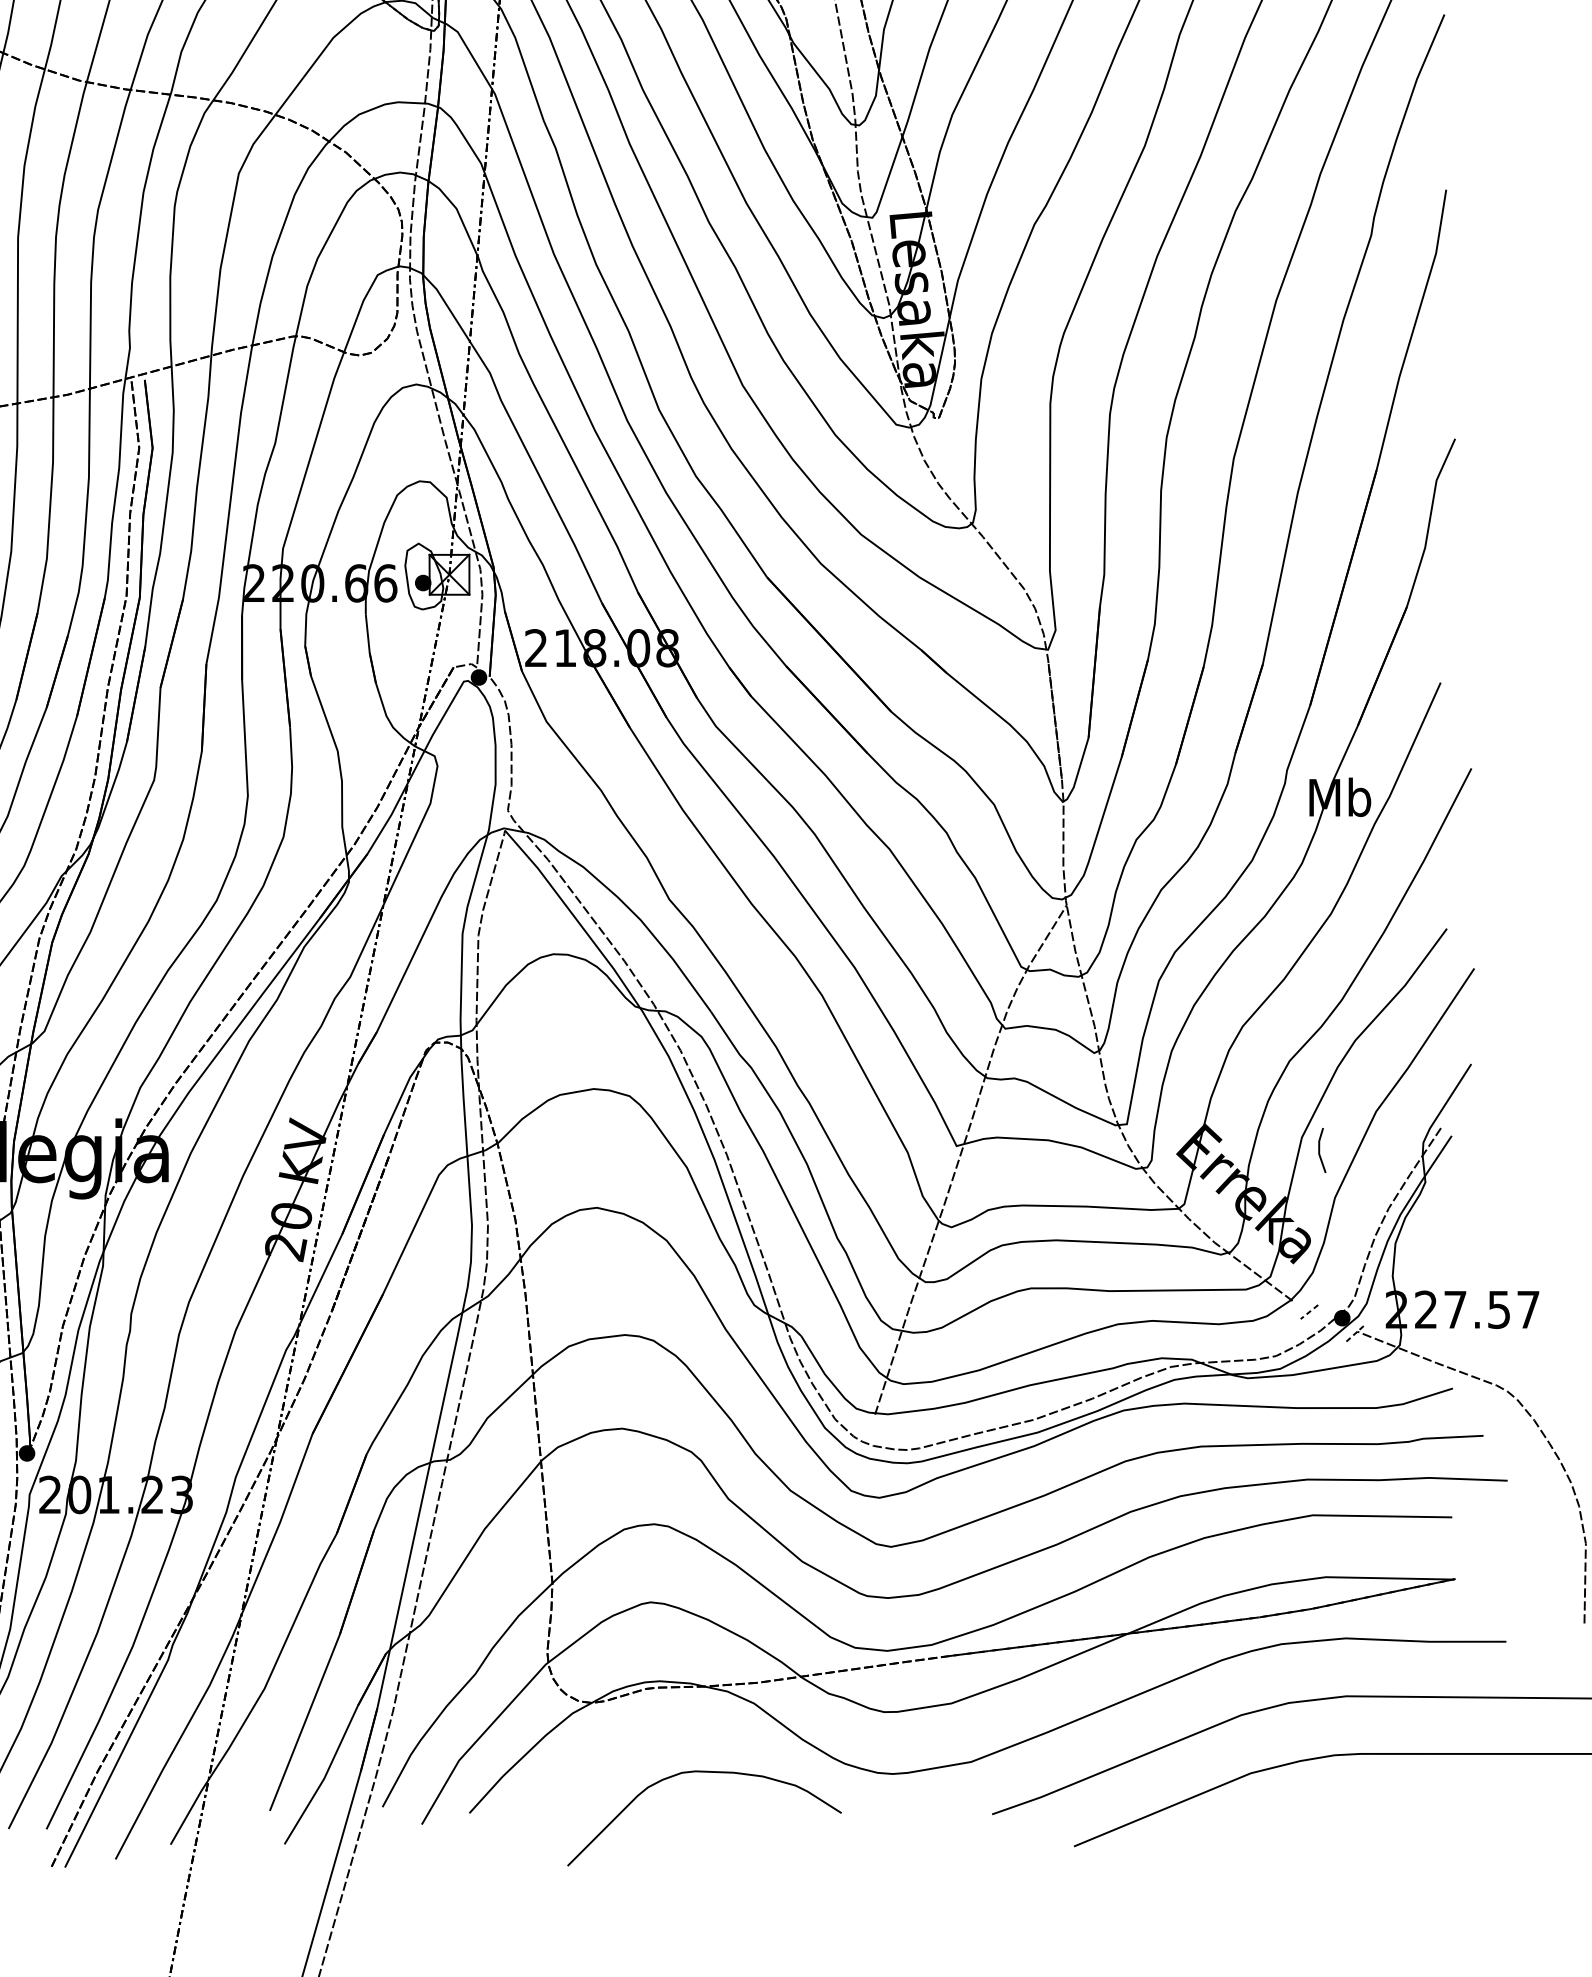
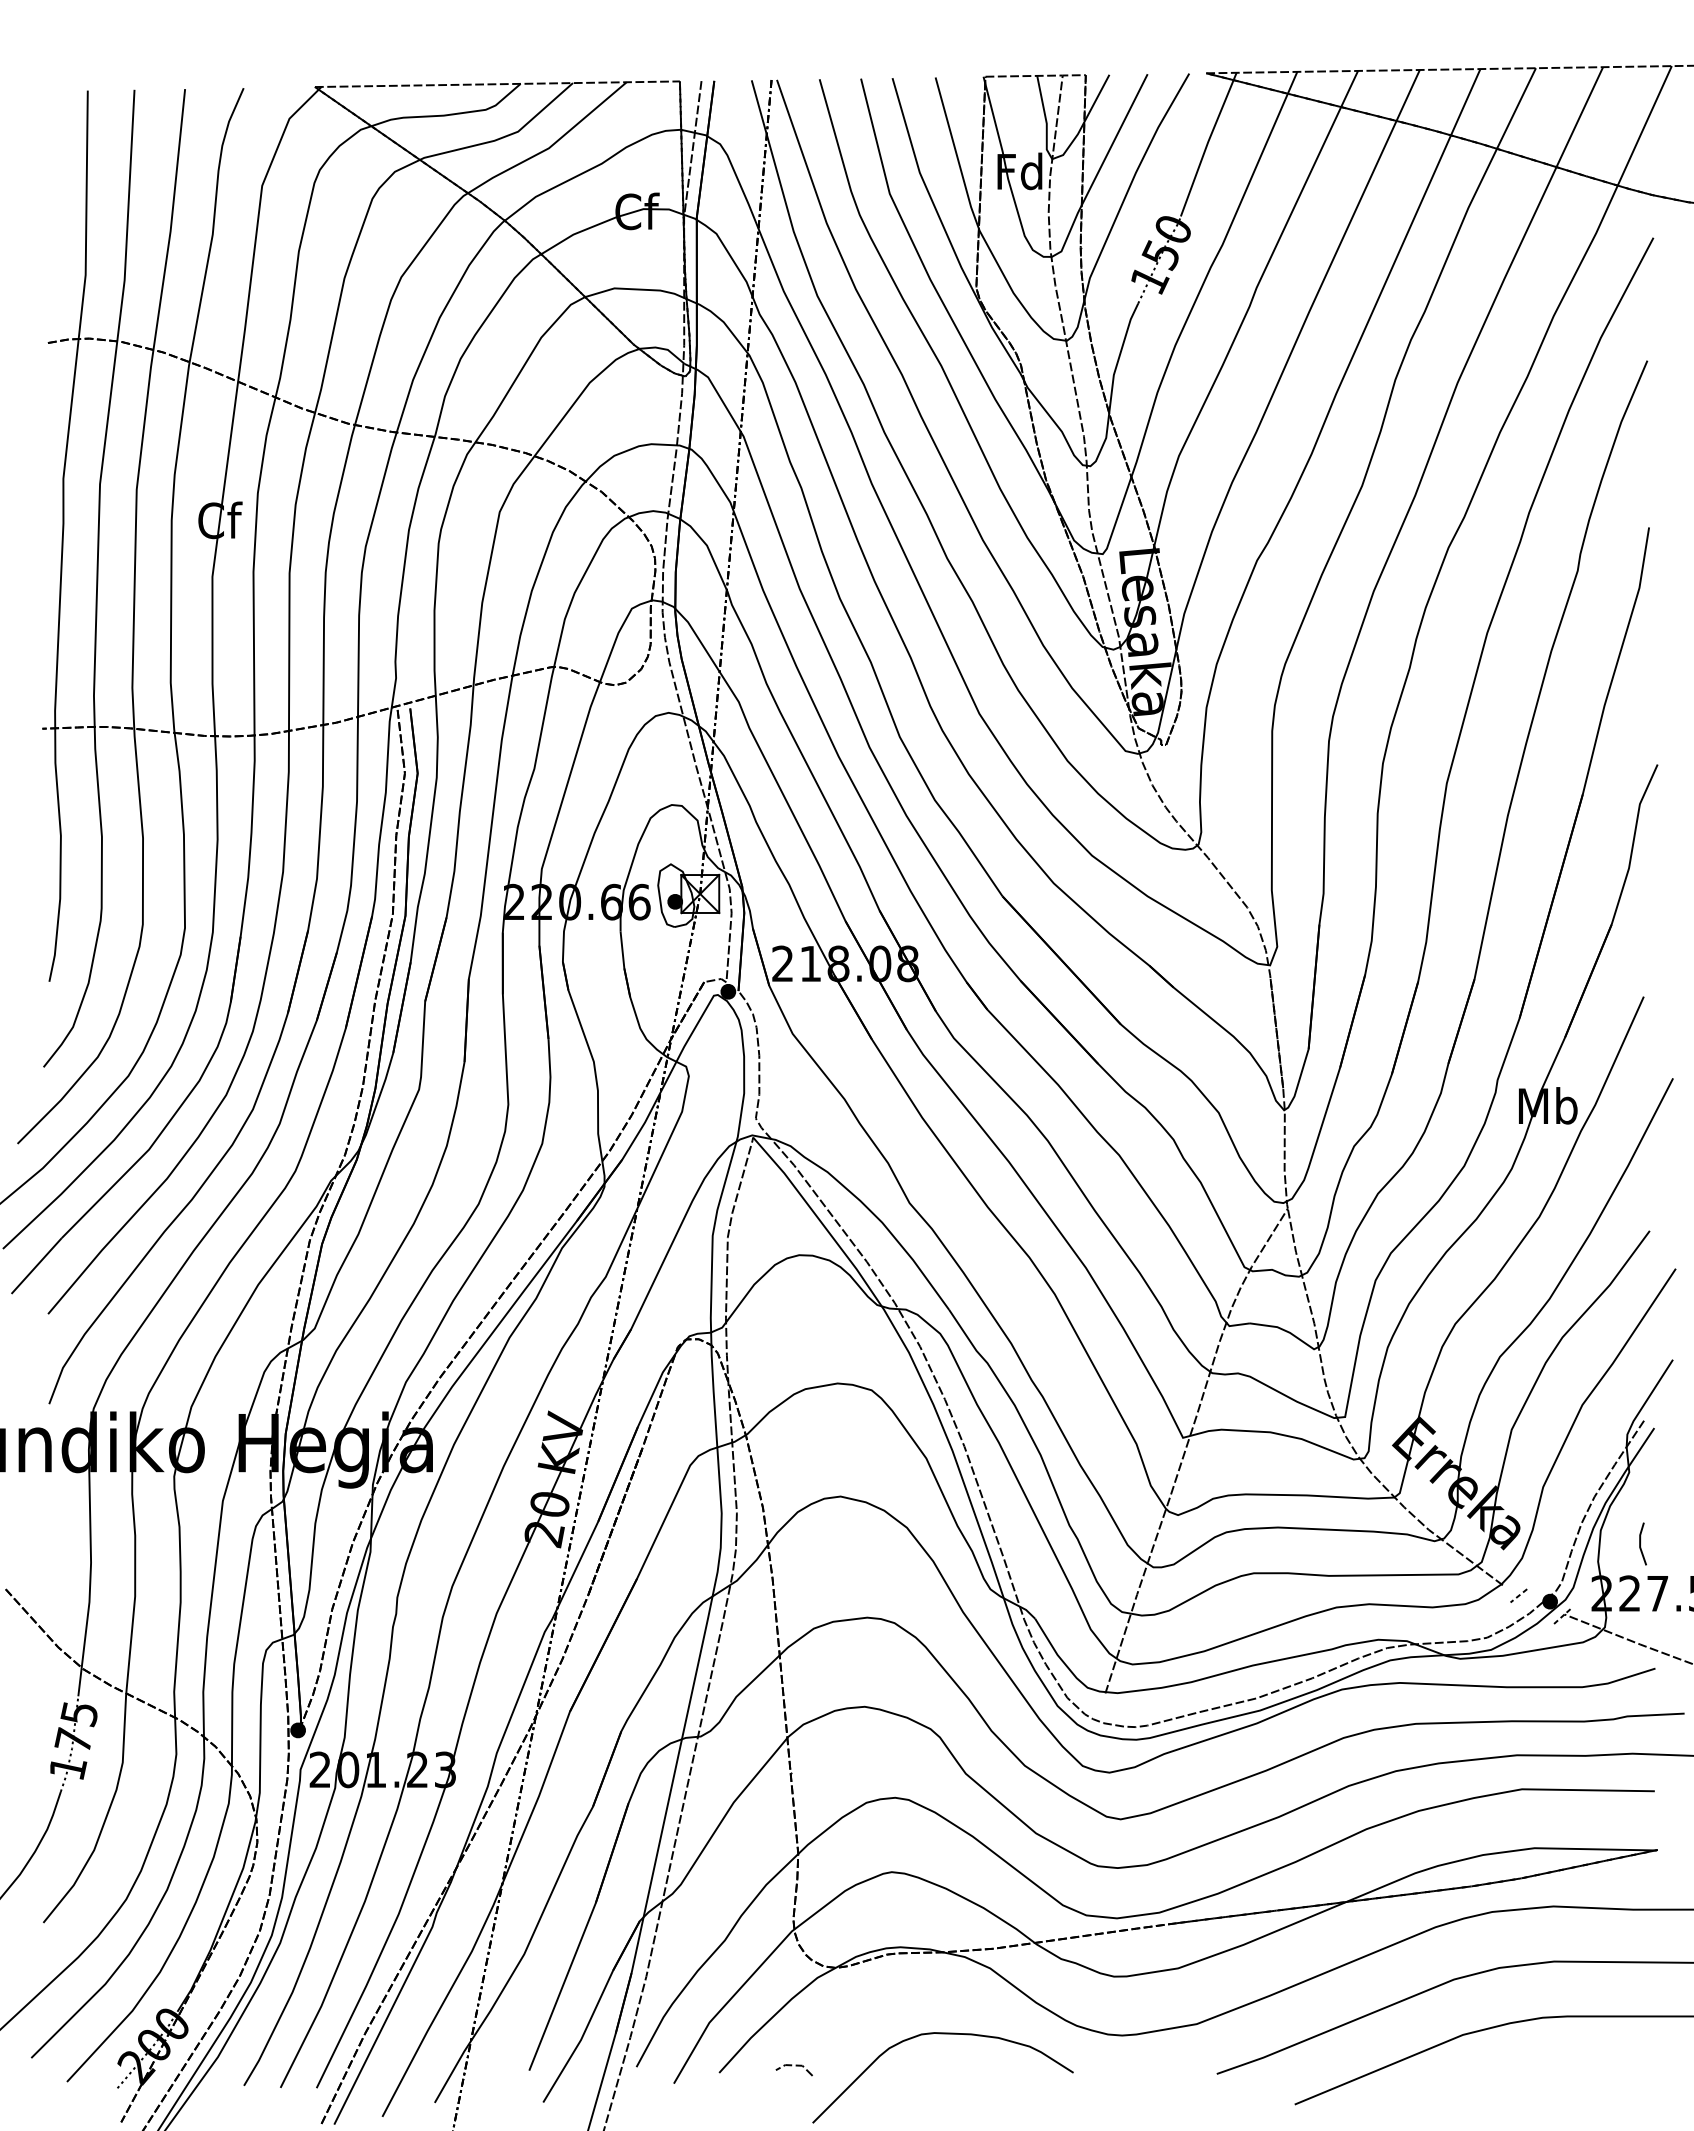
line: (1319, 1149) -> (1640, 1543), moved
line: (545, 1806) -> (791, 2066), added

